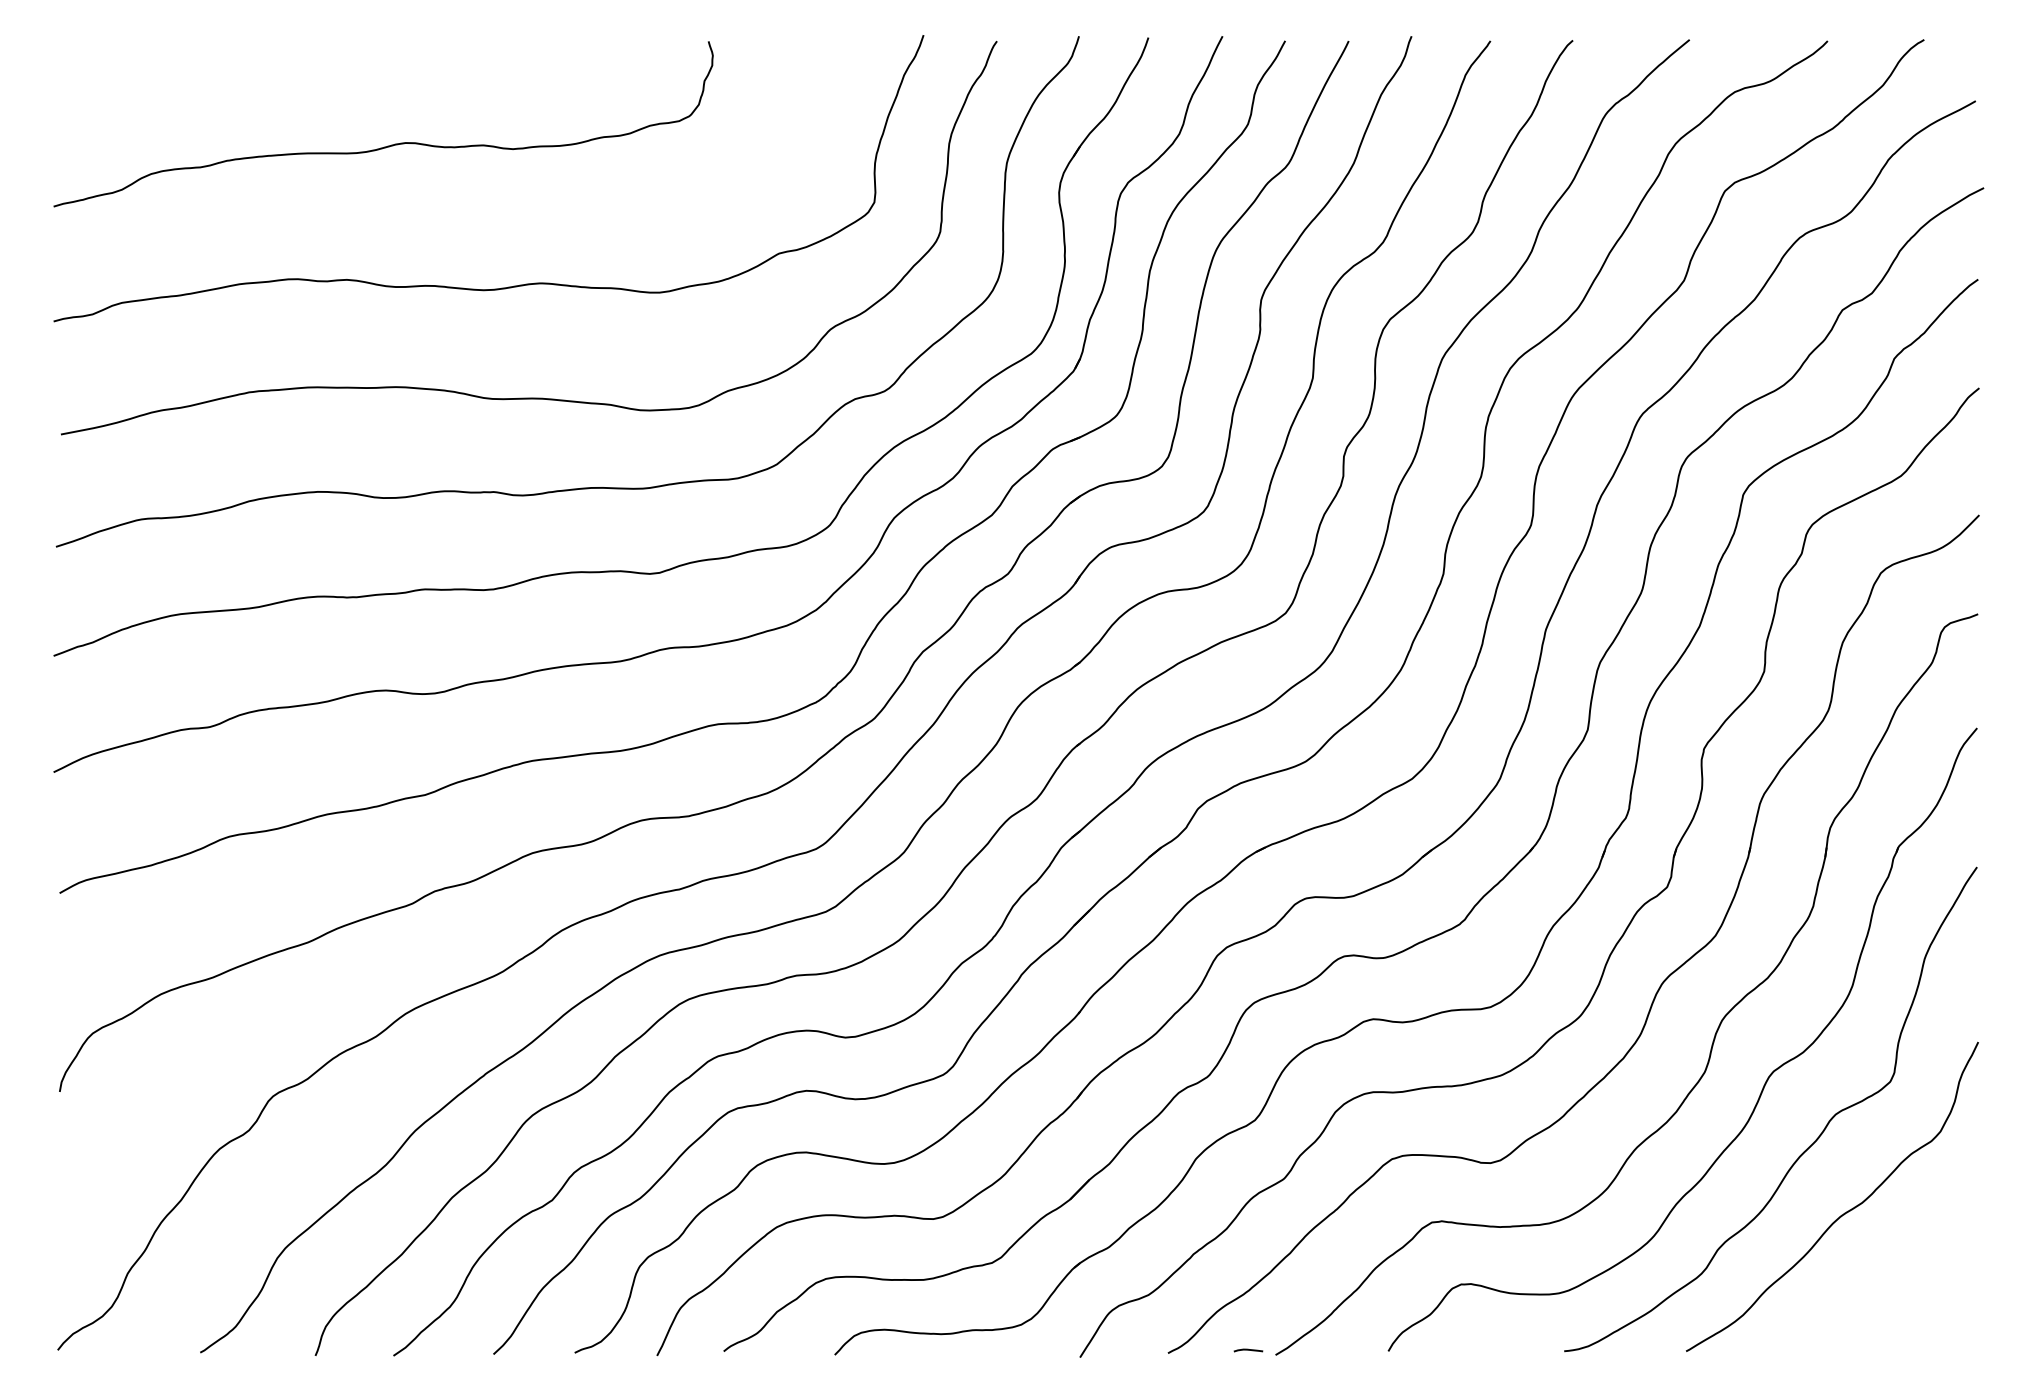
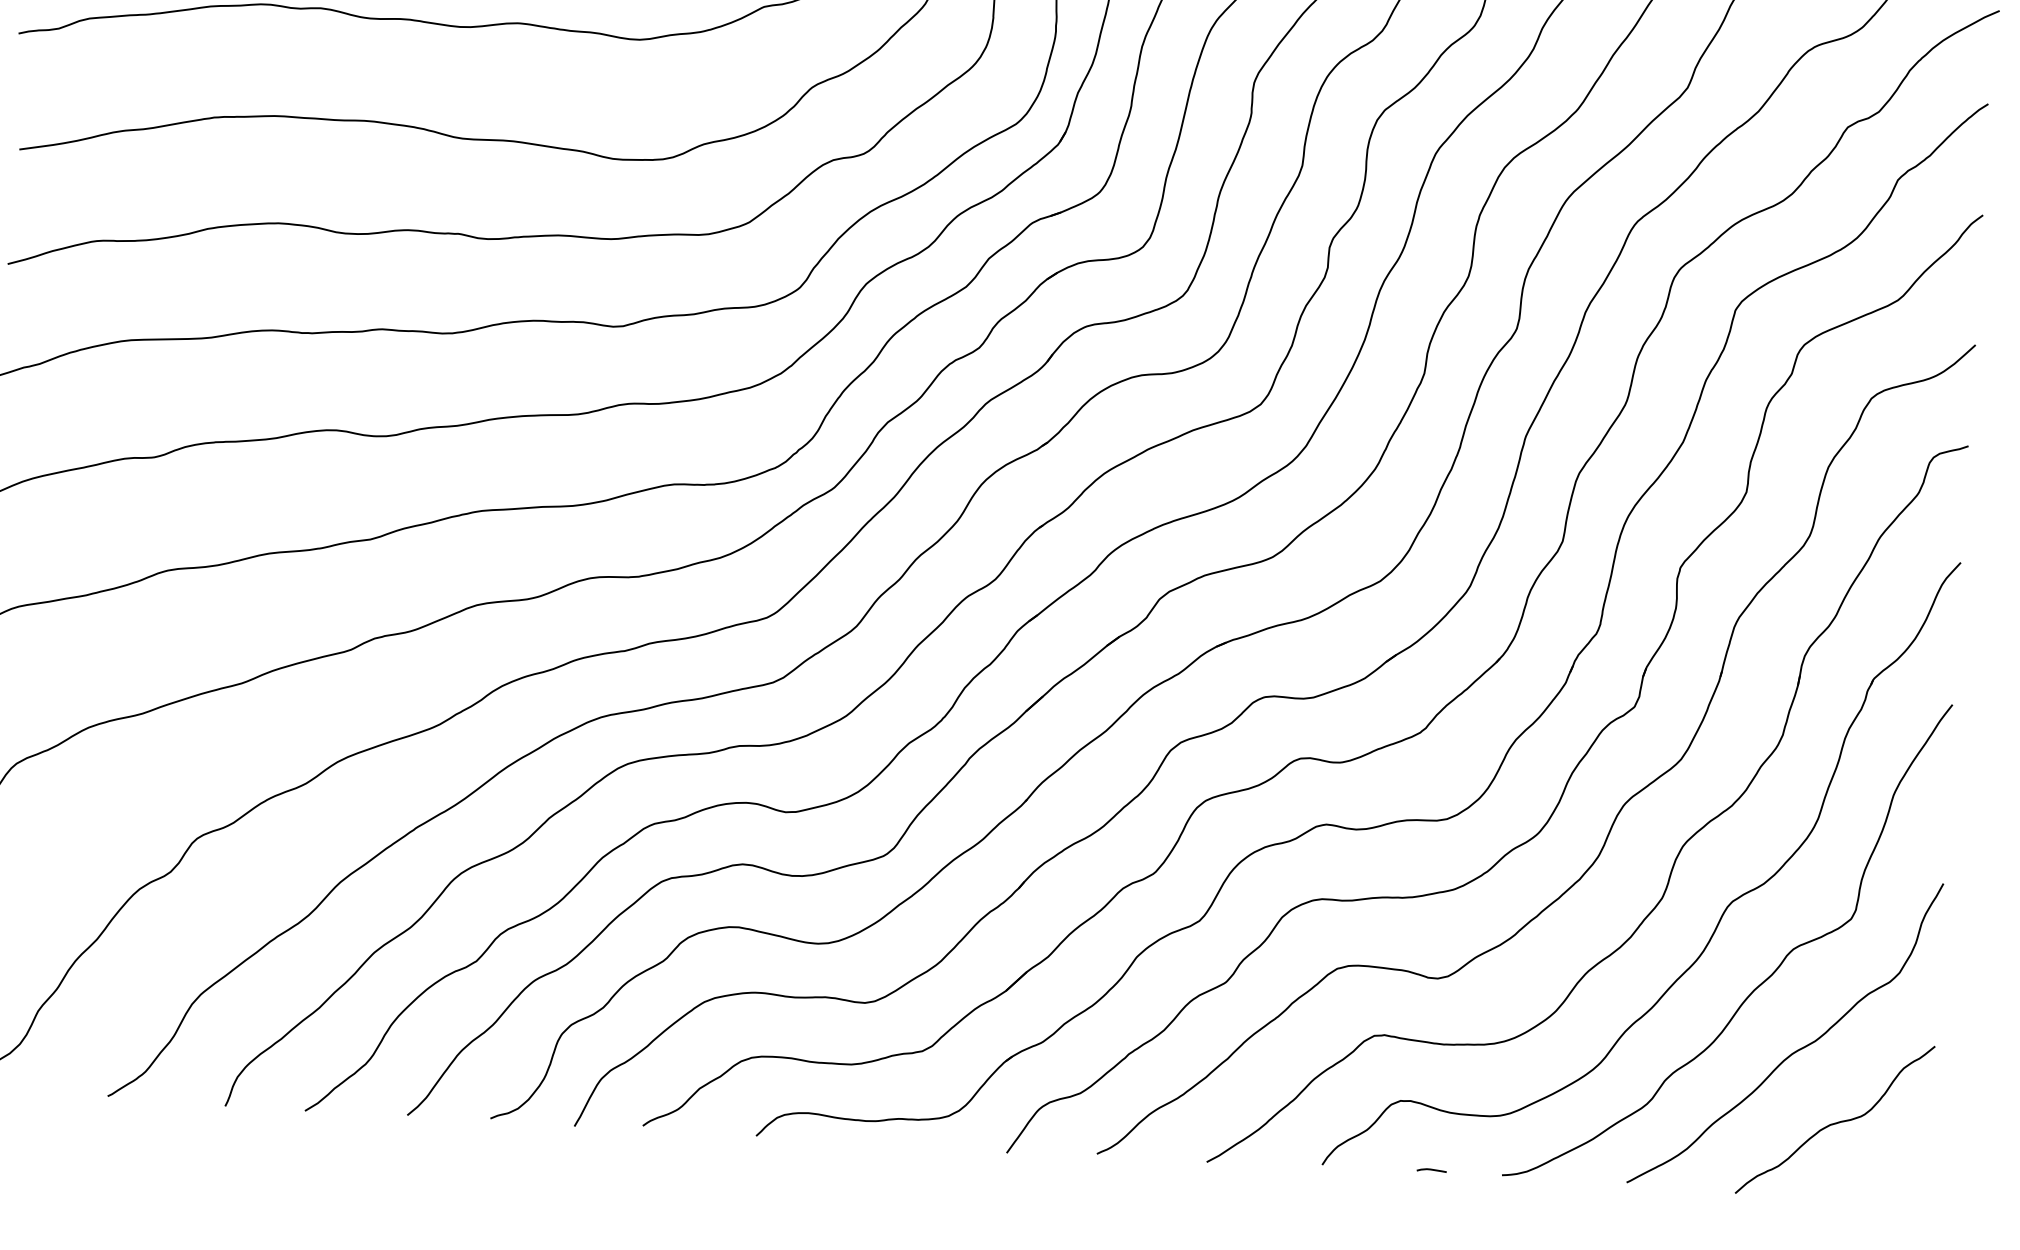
curve: (1887, 1280) -> (1836, 1121), added
curve: (1248, 1350) -> (1431, 1170), moved

